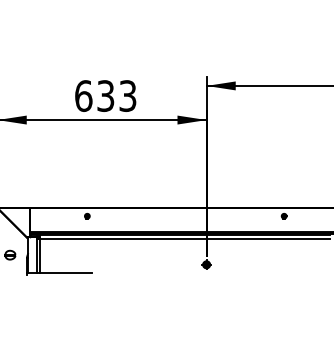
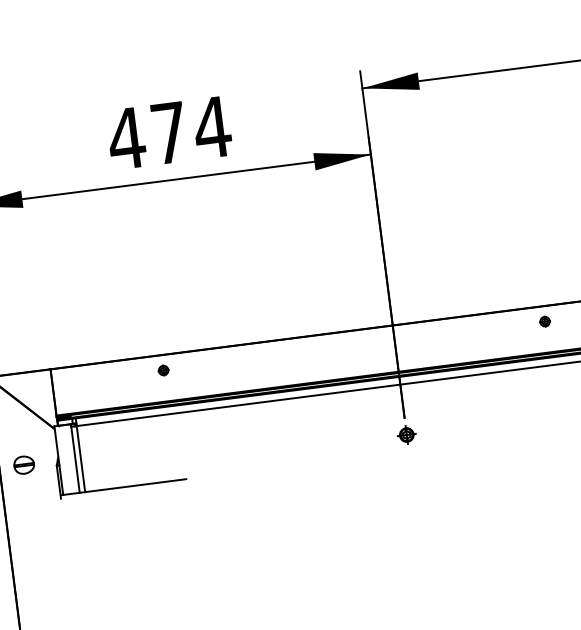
text: (105, 95) -> (168, 132), 633 -> 474

